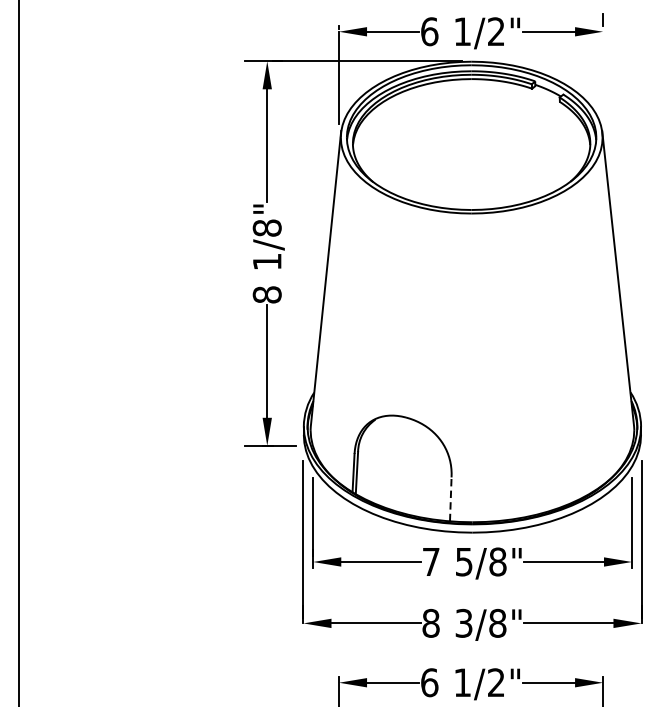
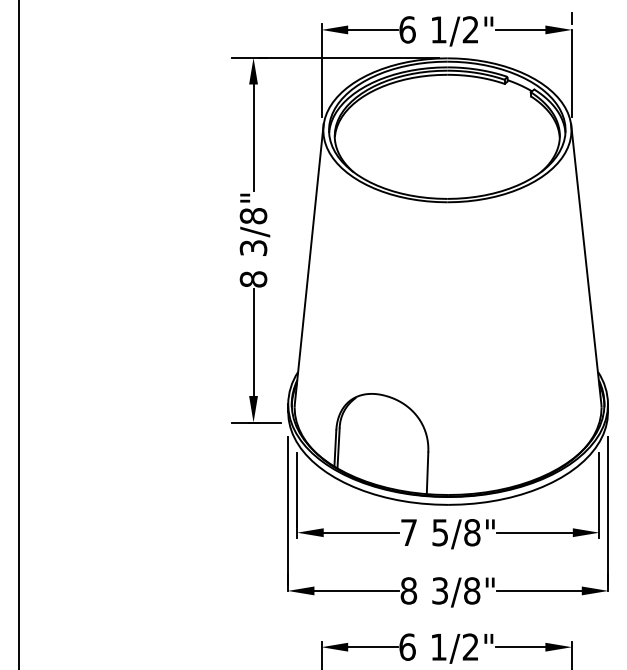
line: (603, 77) -> (572, 73), added
text: (267, 261) -> (253, 247), 1/8" -> 3/8"
line: (450, 499) -> (427, 473), dashed -> solid

